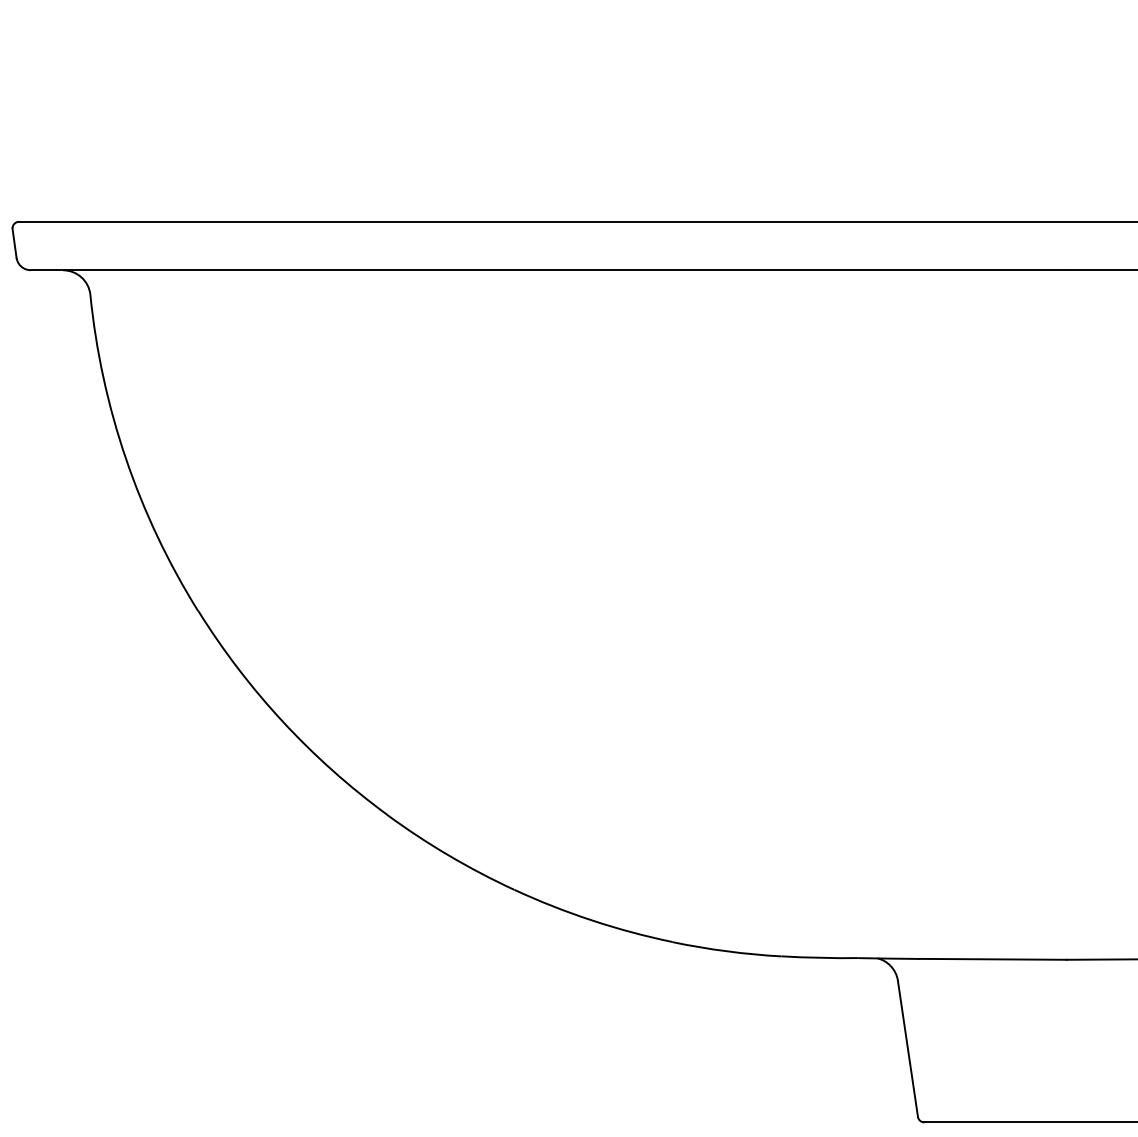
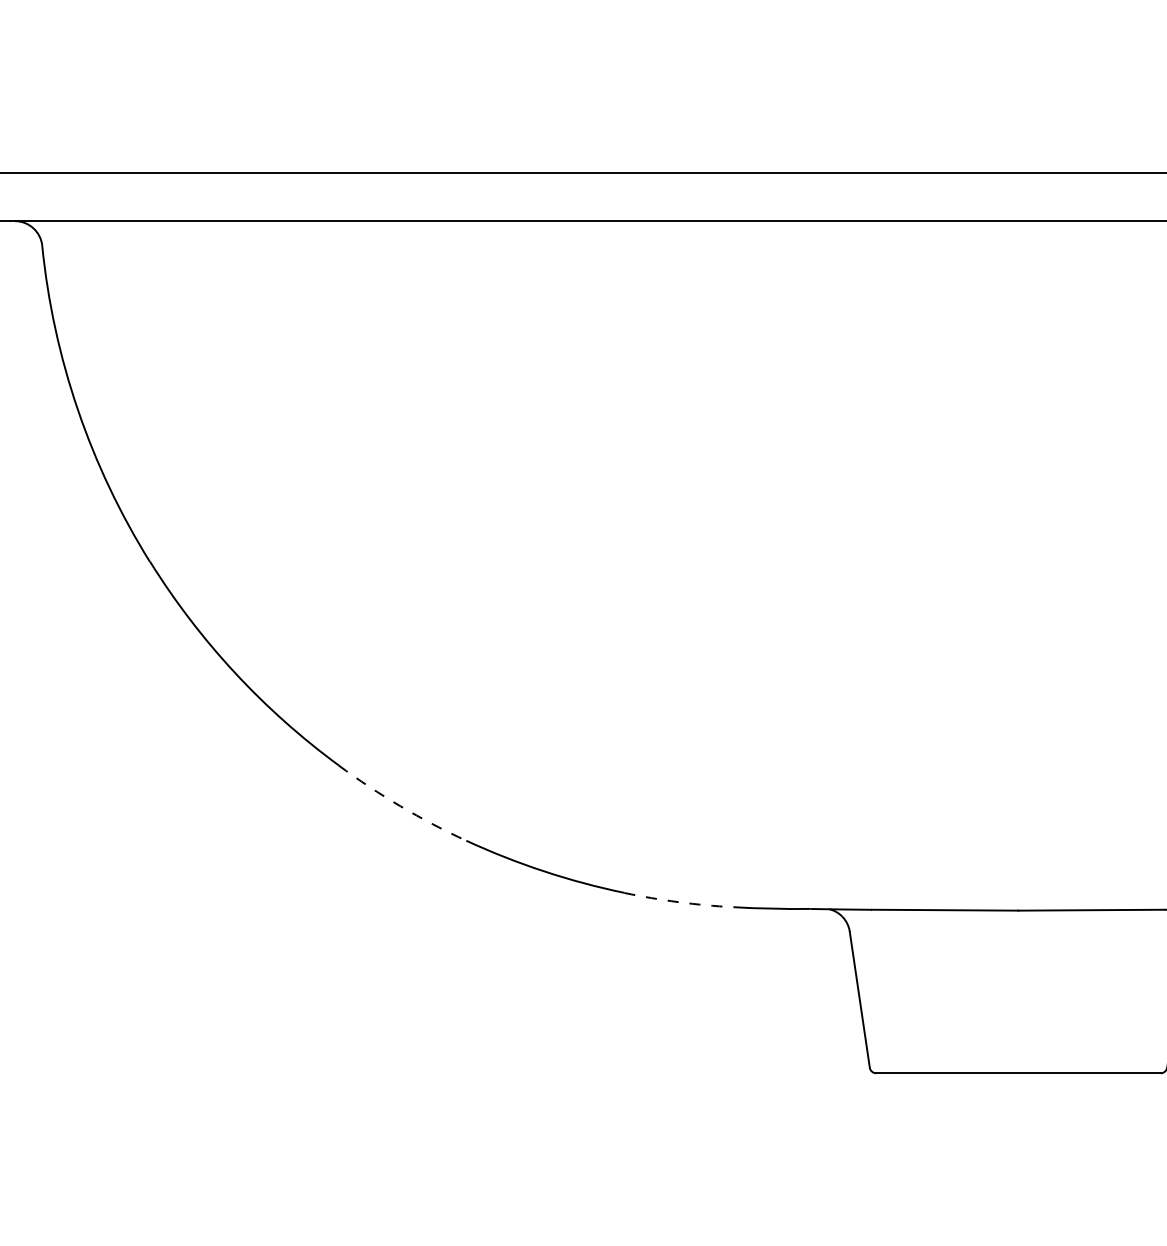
arc: (448, 855) -> (400, 806), solid -> dashed
arc: (726, 951) -> (678, 902), solid -> dashed

